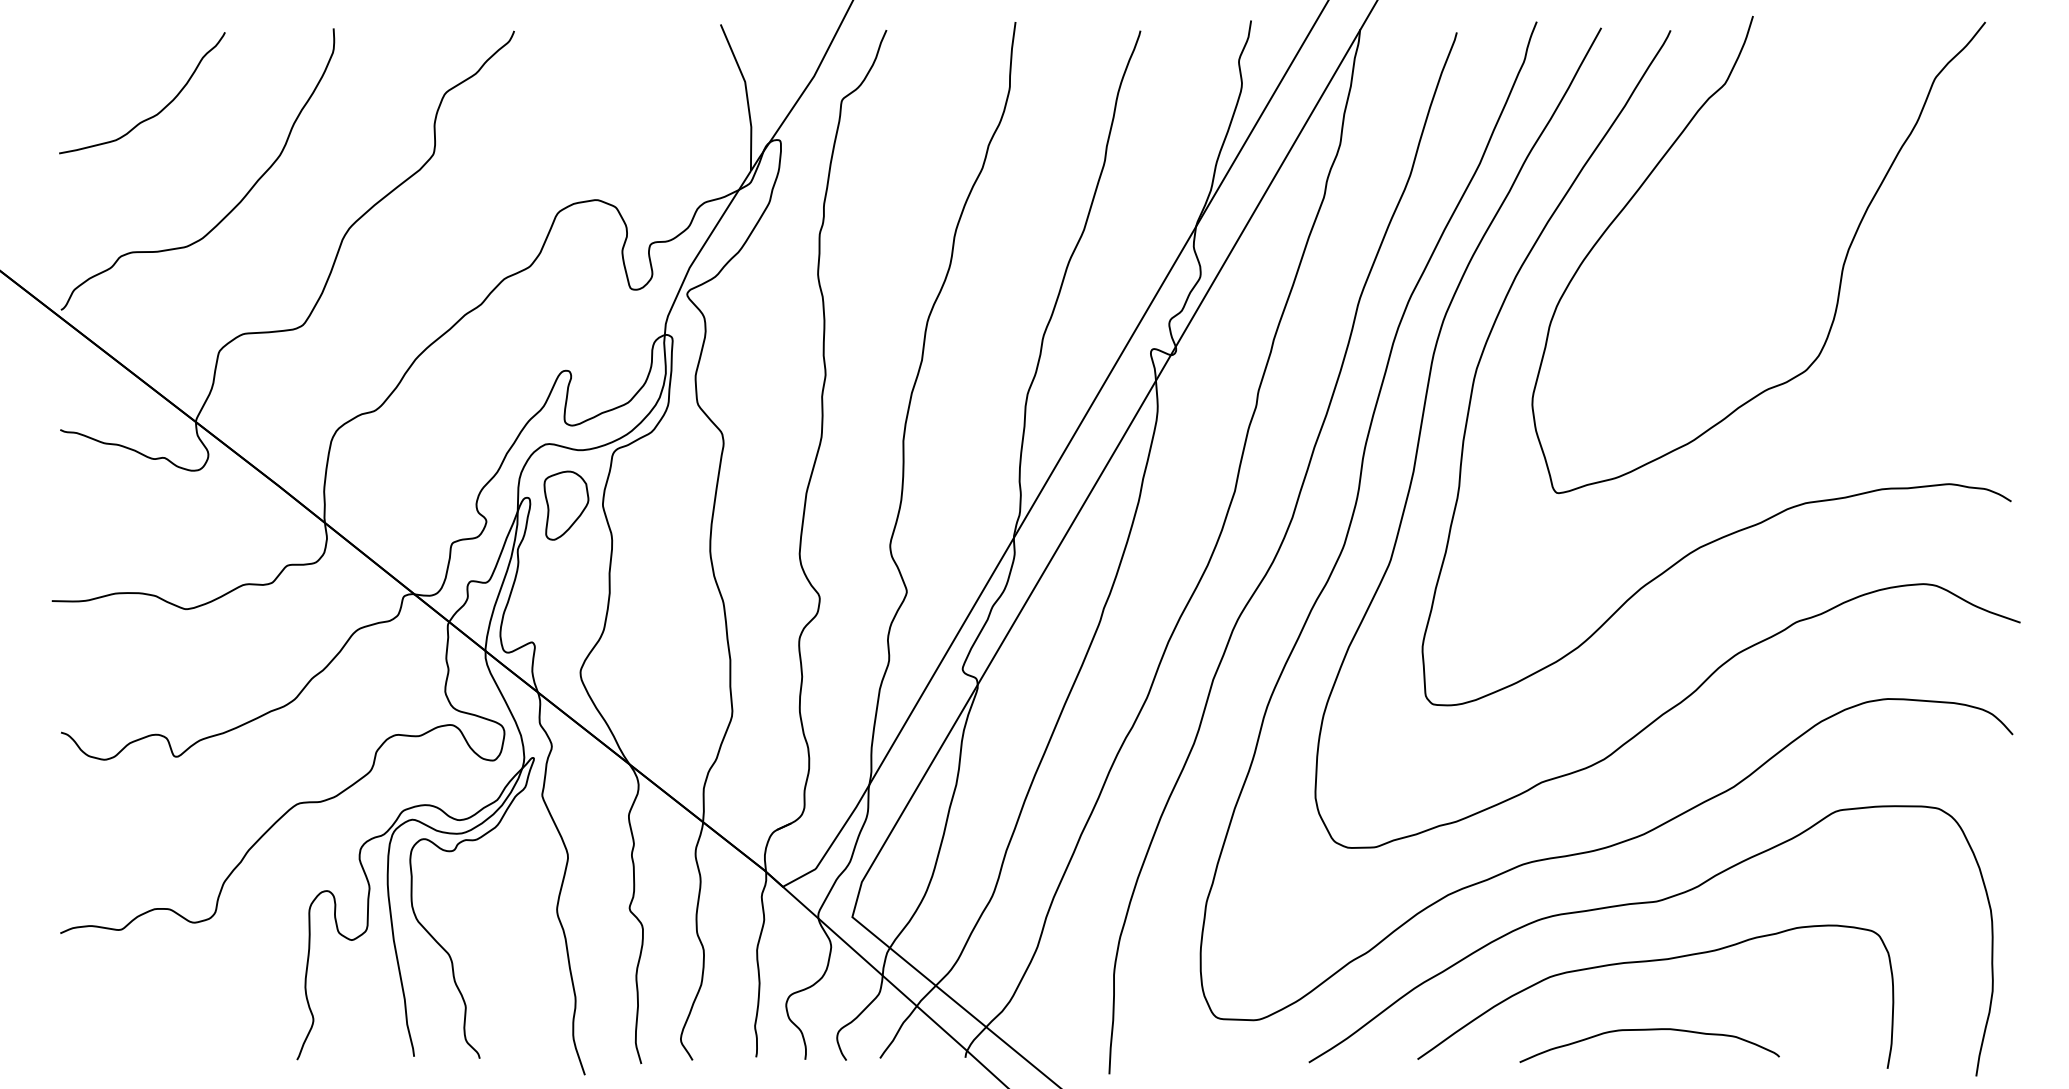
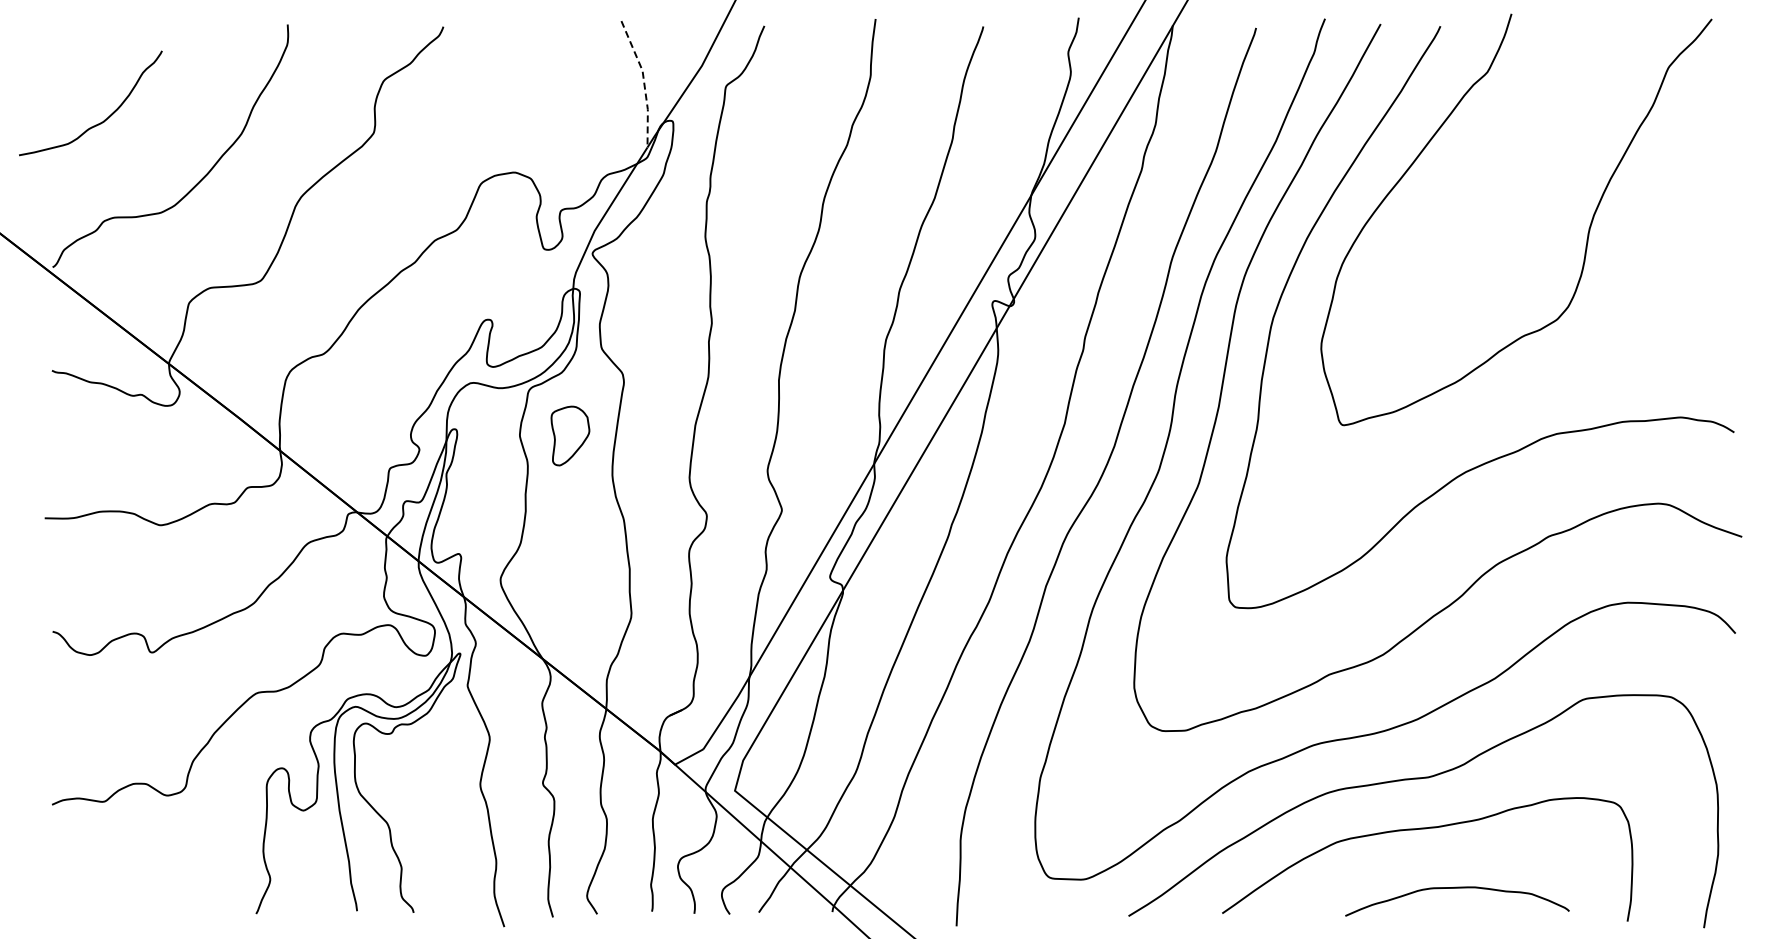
line: (747, 95) -> (644, 82), solid -> dashed
curve: (158, 111) -> (104, 119), moved
part: (566, 505) -> (570, 435), moved
curve: (1649, 1030) -> (1457, 888), moved

